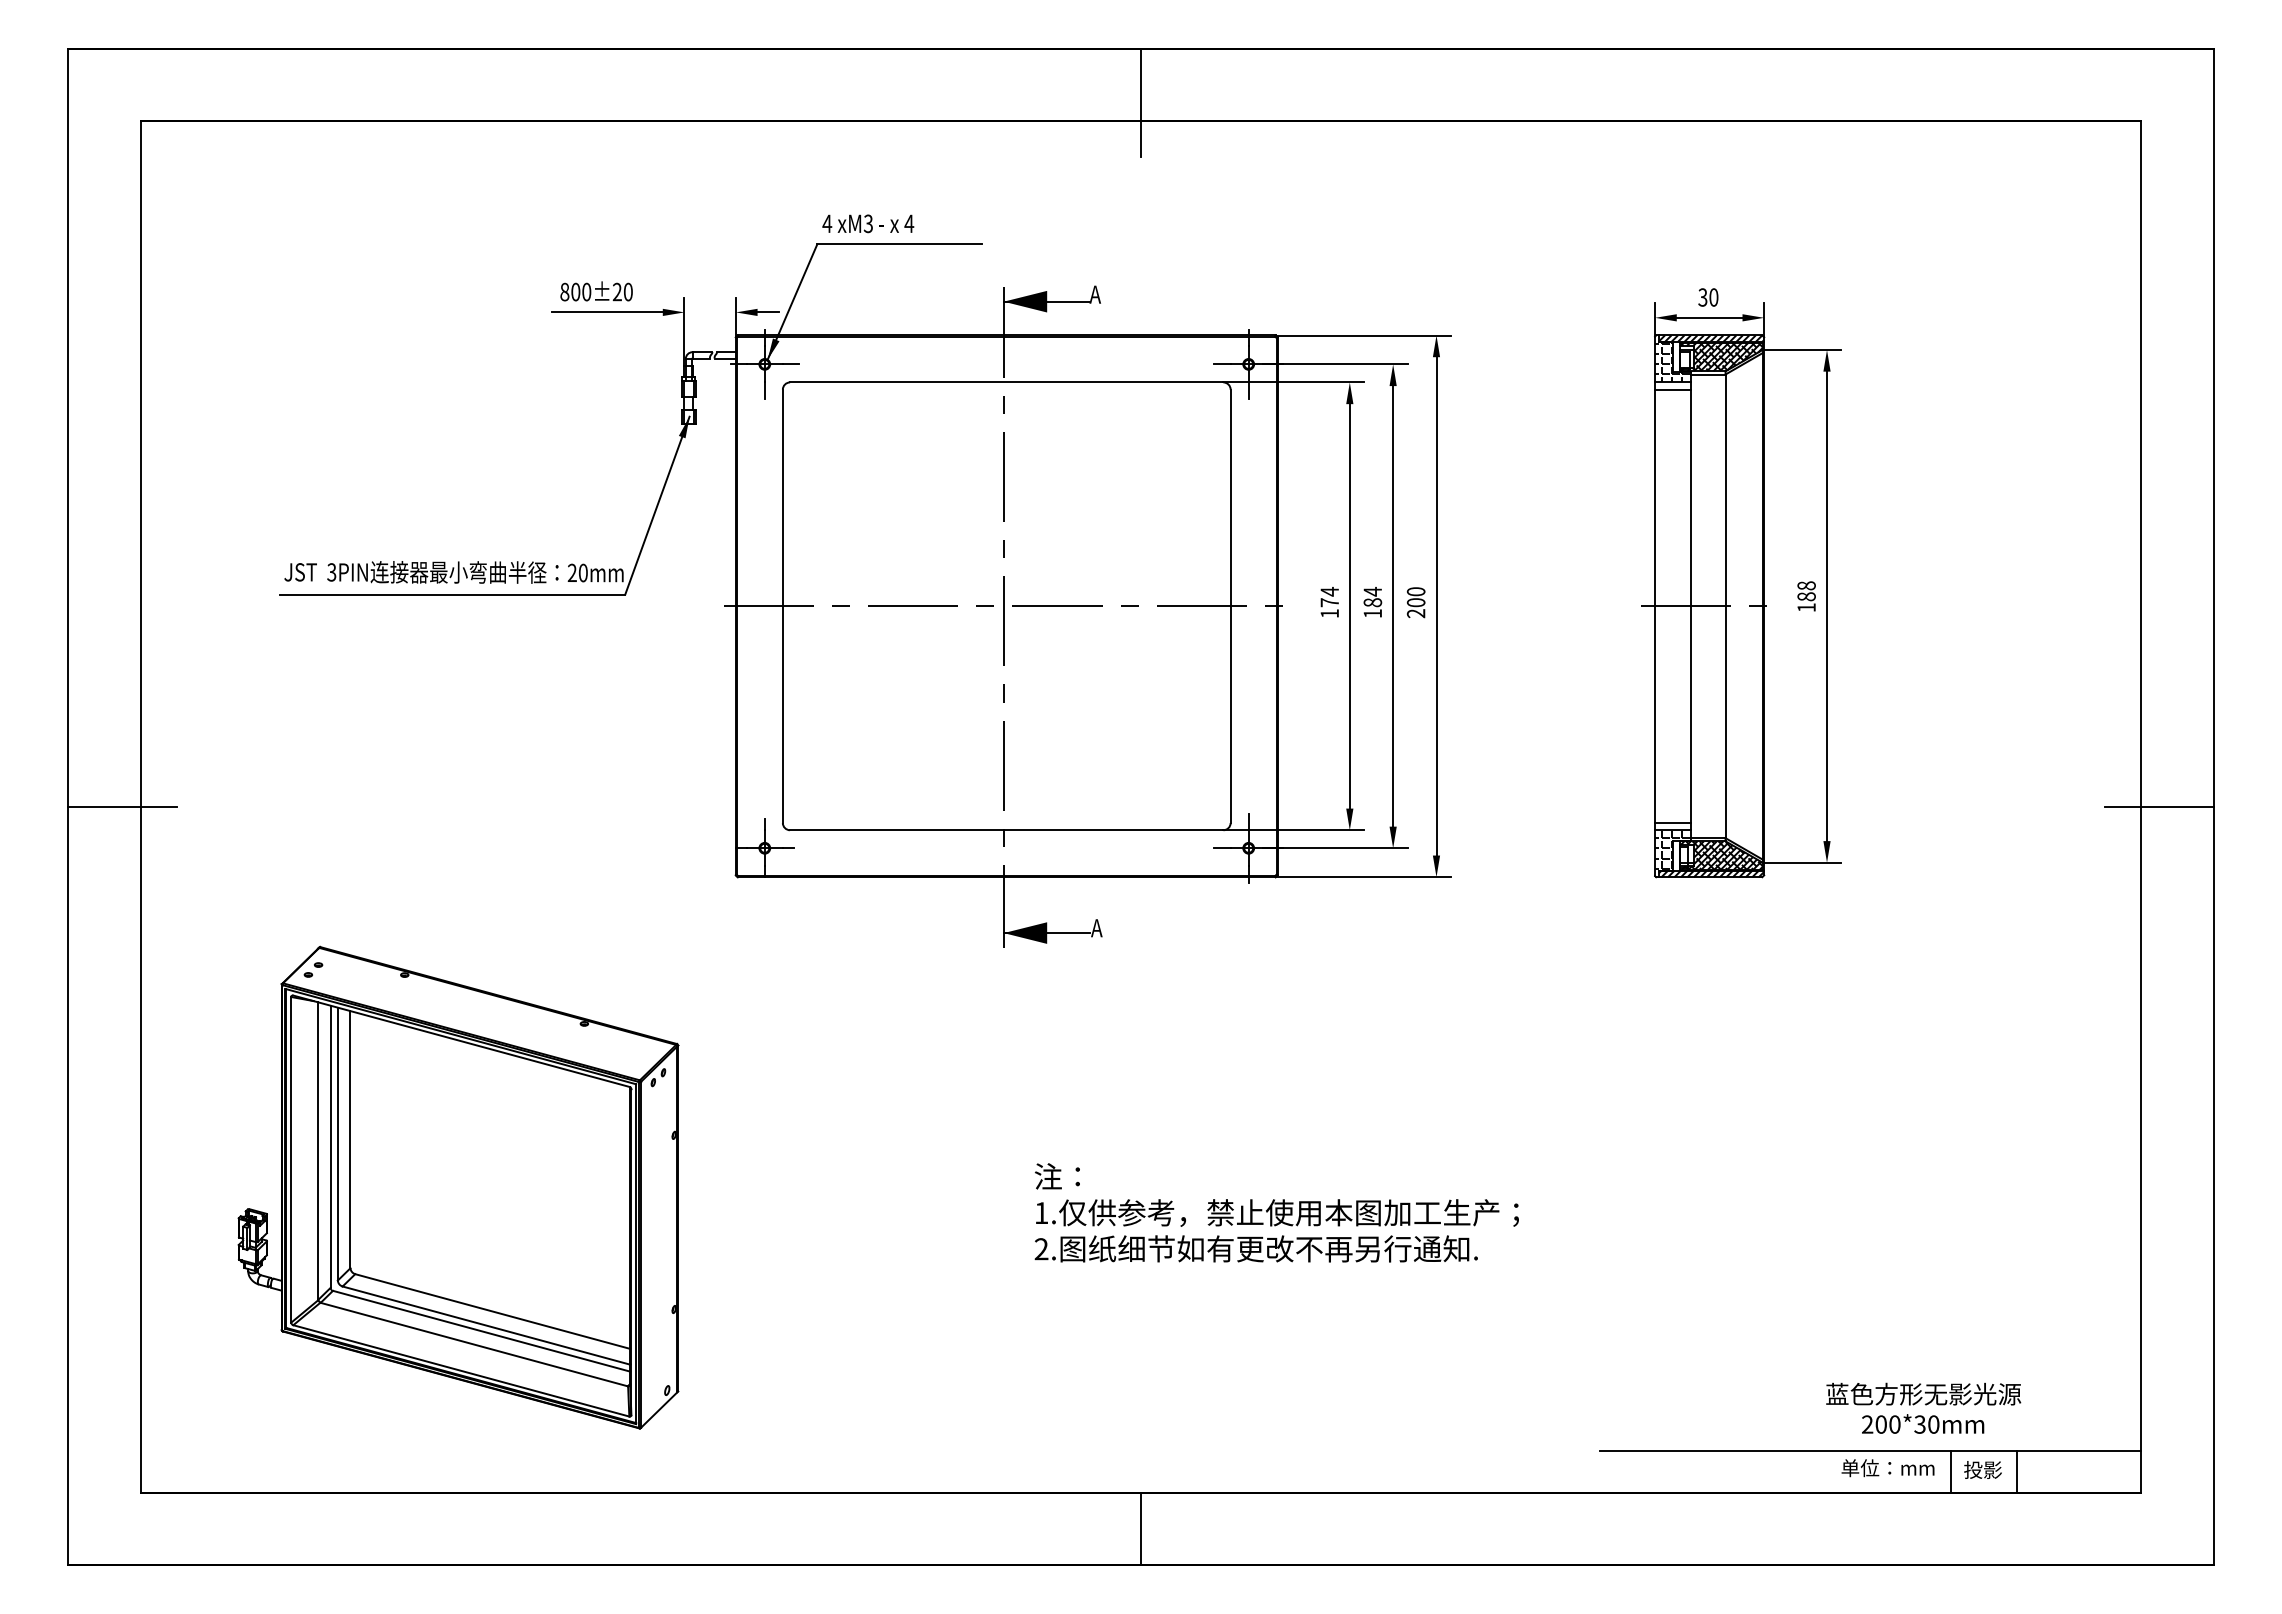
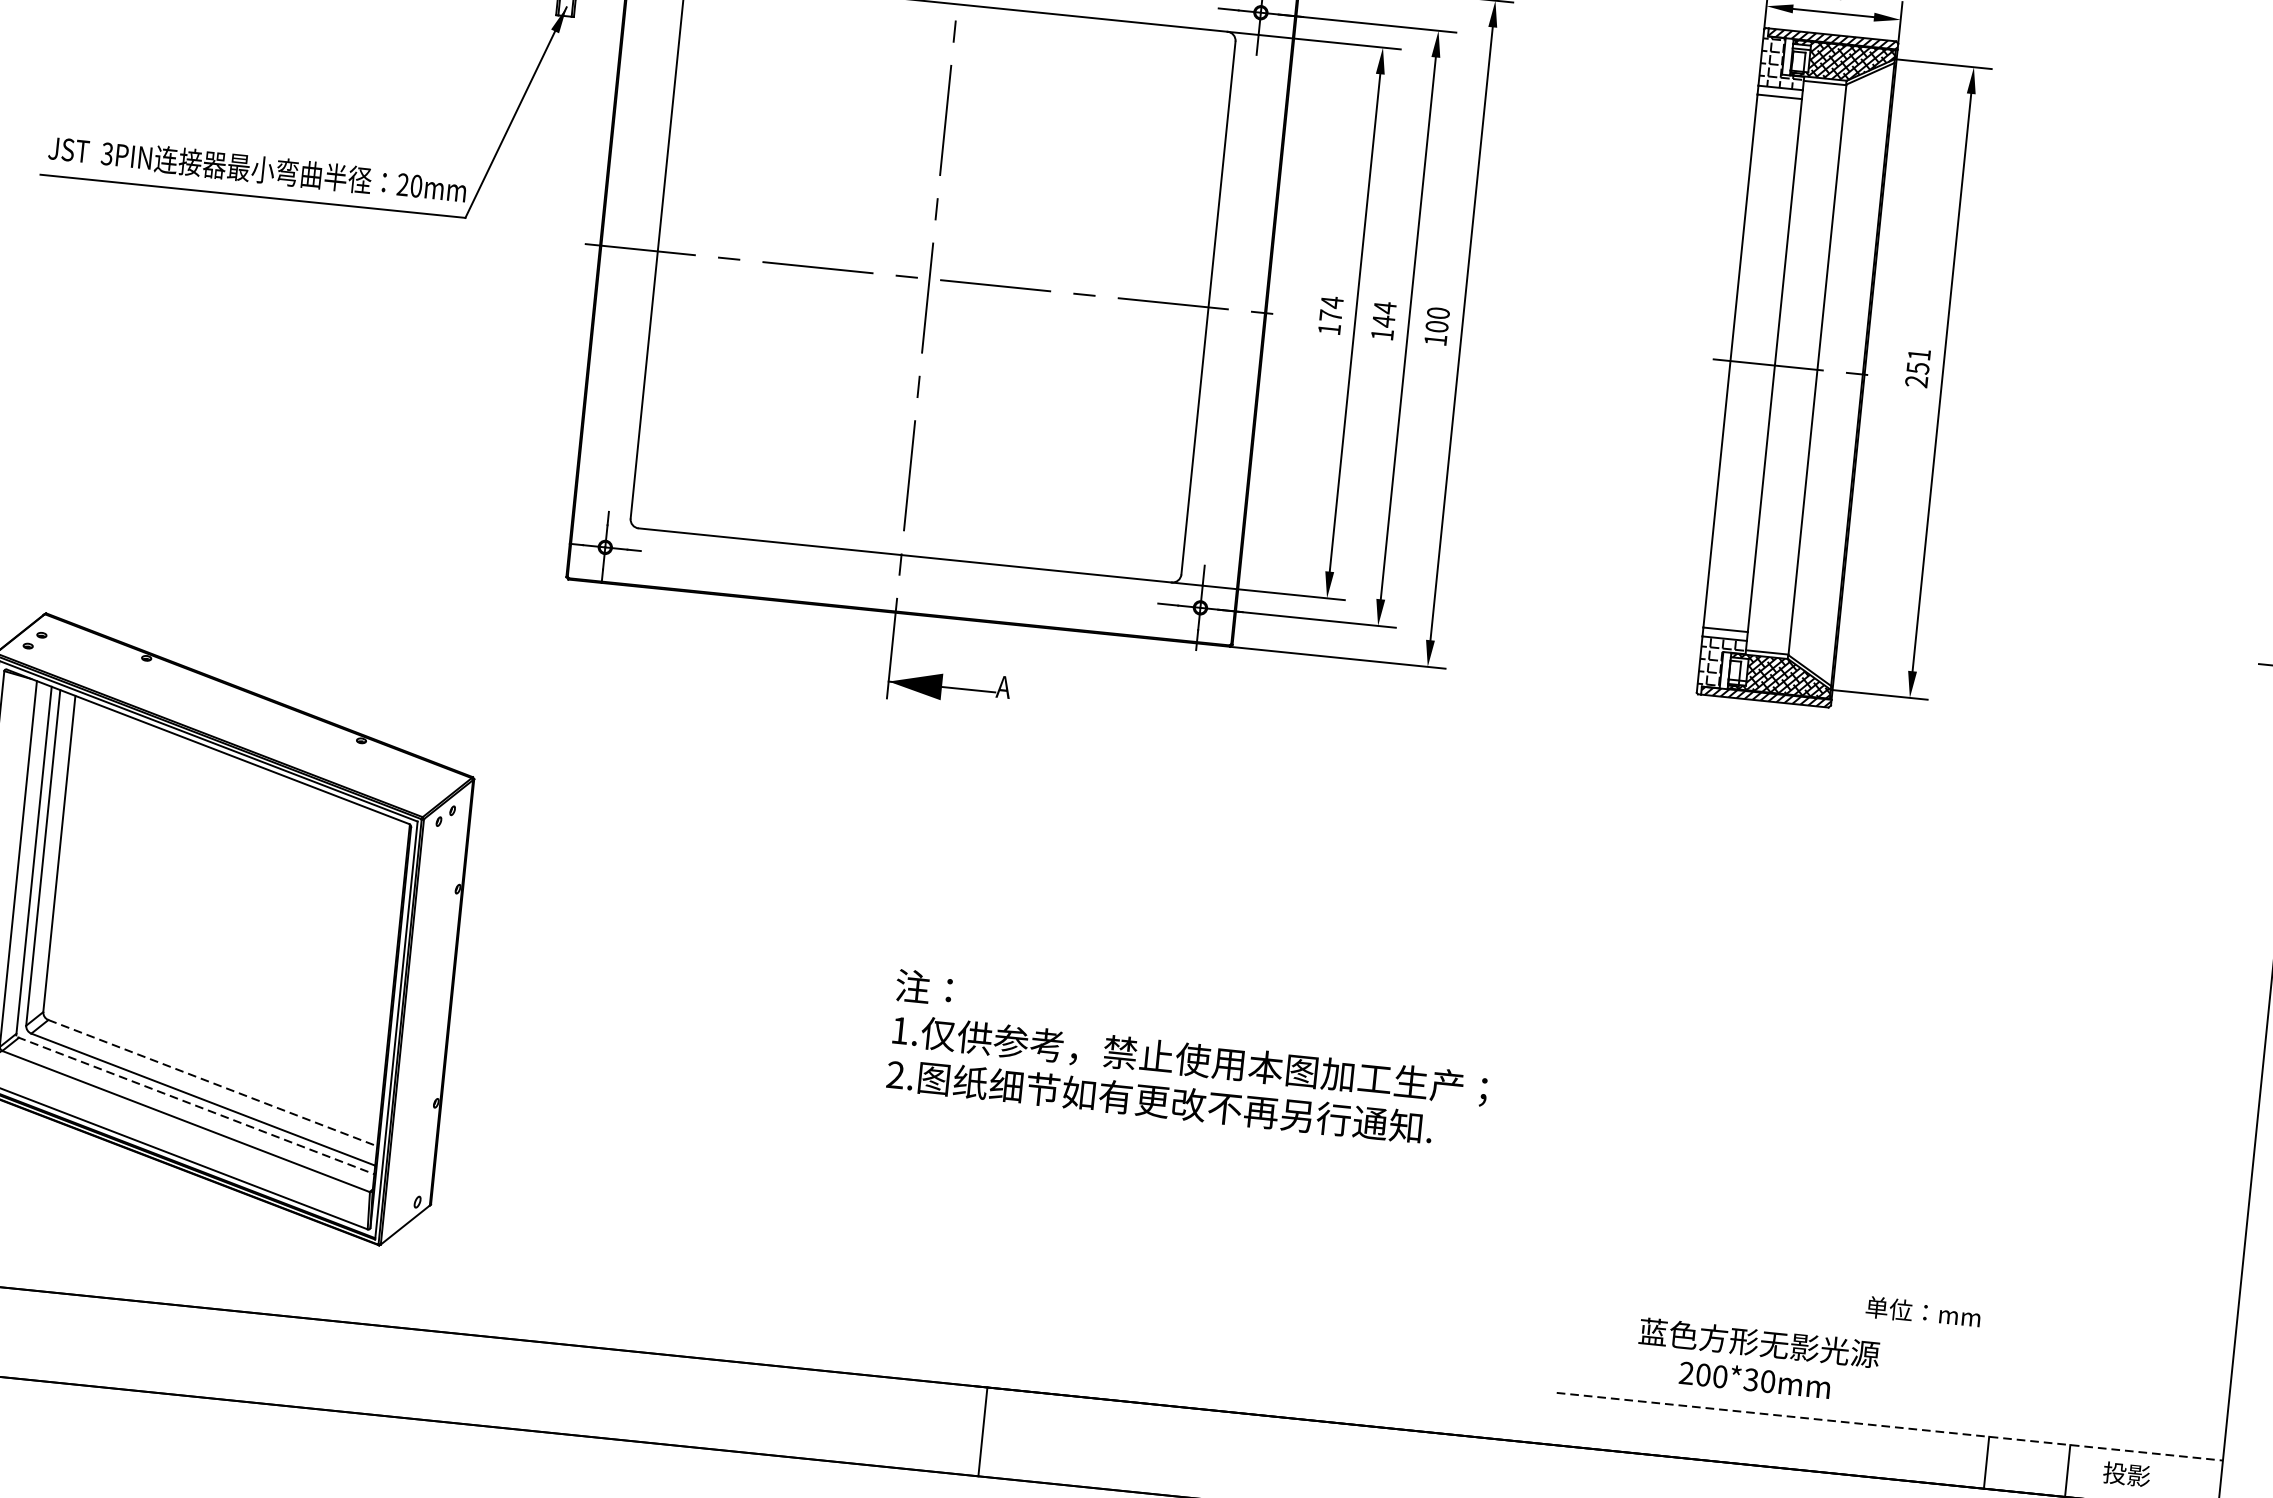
text: (1806, 596) -> (1917, 367), 188 -> 251
text: (1372, 602) -> (1383, 321), 184 -> 144
text: (1415, 613) -> (1434, 339), 200 -> 100
line: (493, 1311) -> (213, 1083), solid -> dashed
line: (480, 1331) -> (195, 1106), solid -> dashed
text: (1923, 1407) -> (1757, 1359), moved
line: (1870, 1450) -> (1889, 1426), solid -> dashed
text: (1887, 1468) -> (1922, 1312), moved
text: (1982, 1469) -> (2126, 1473), moved

